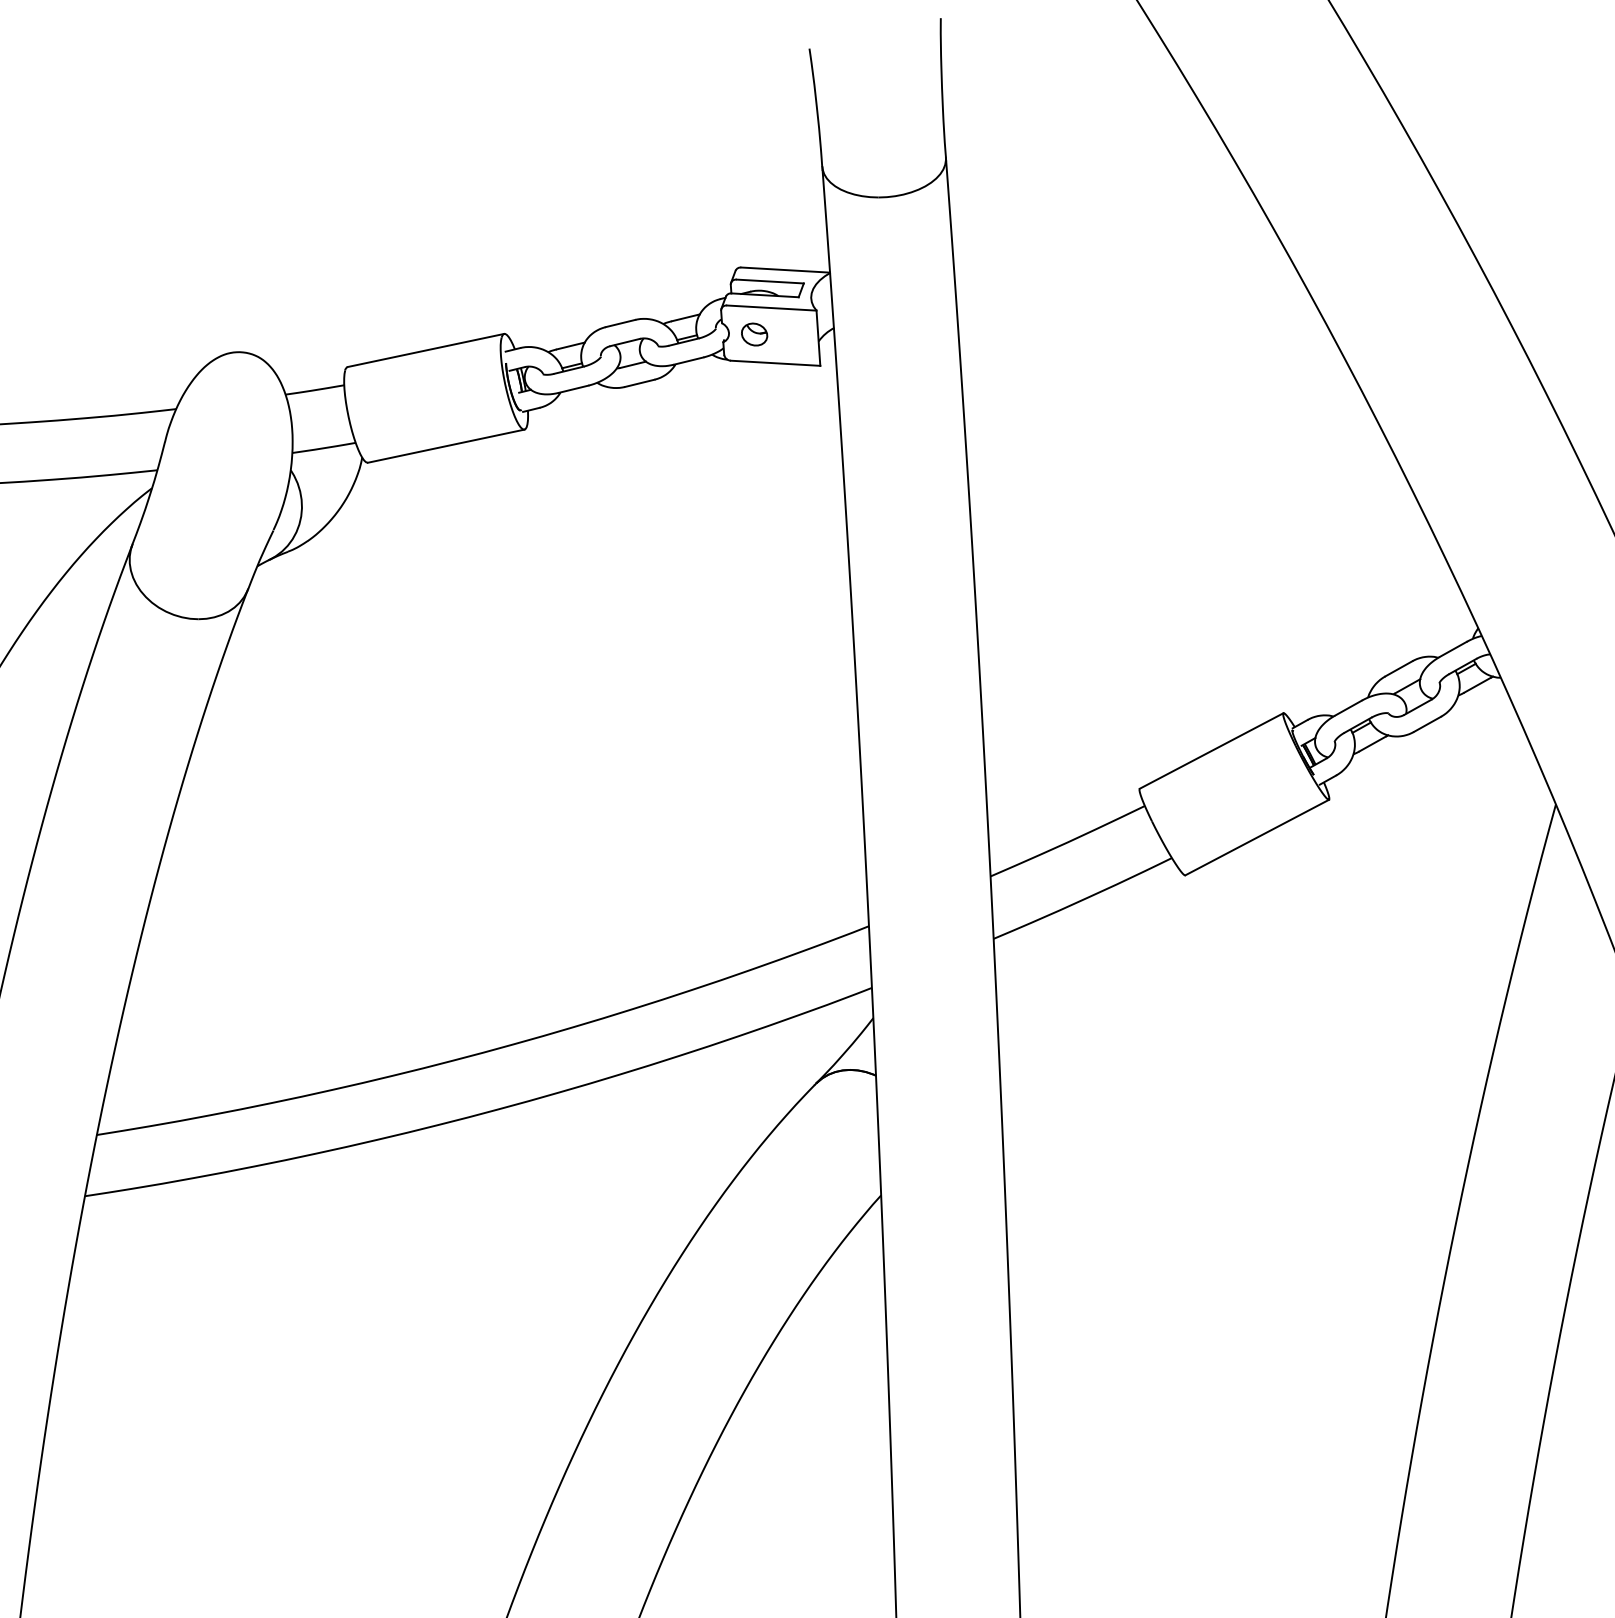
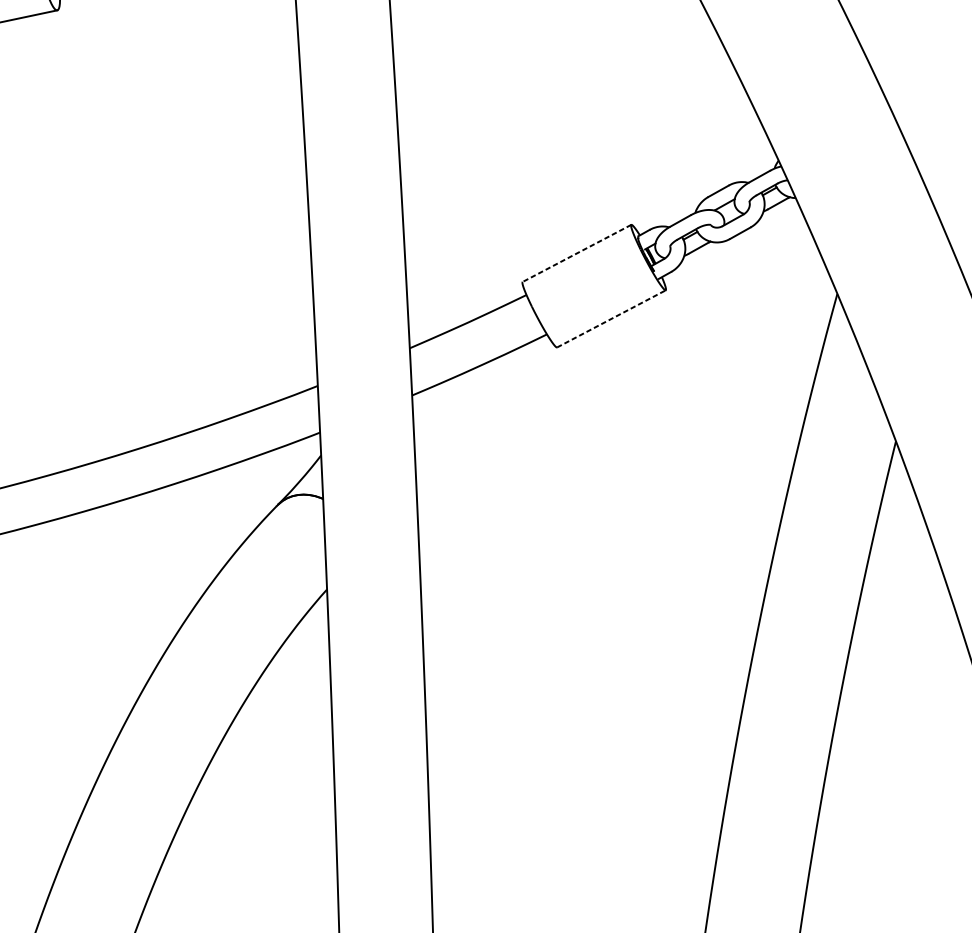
line: (1211, 751) -> (576, 253), solid -> dashed
line: (1257, 837) -> (611, 318), solid -> dashed

